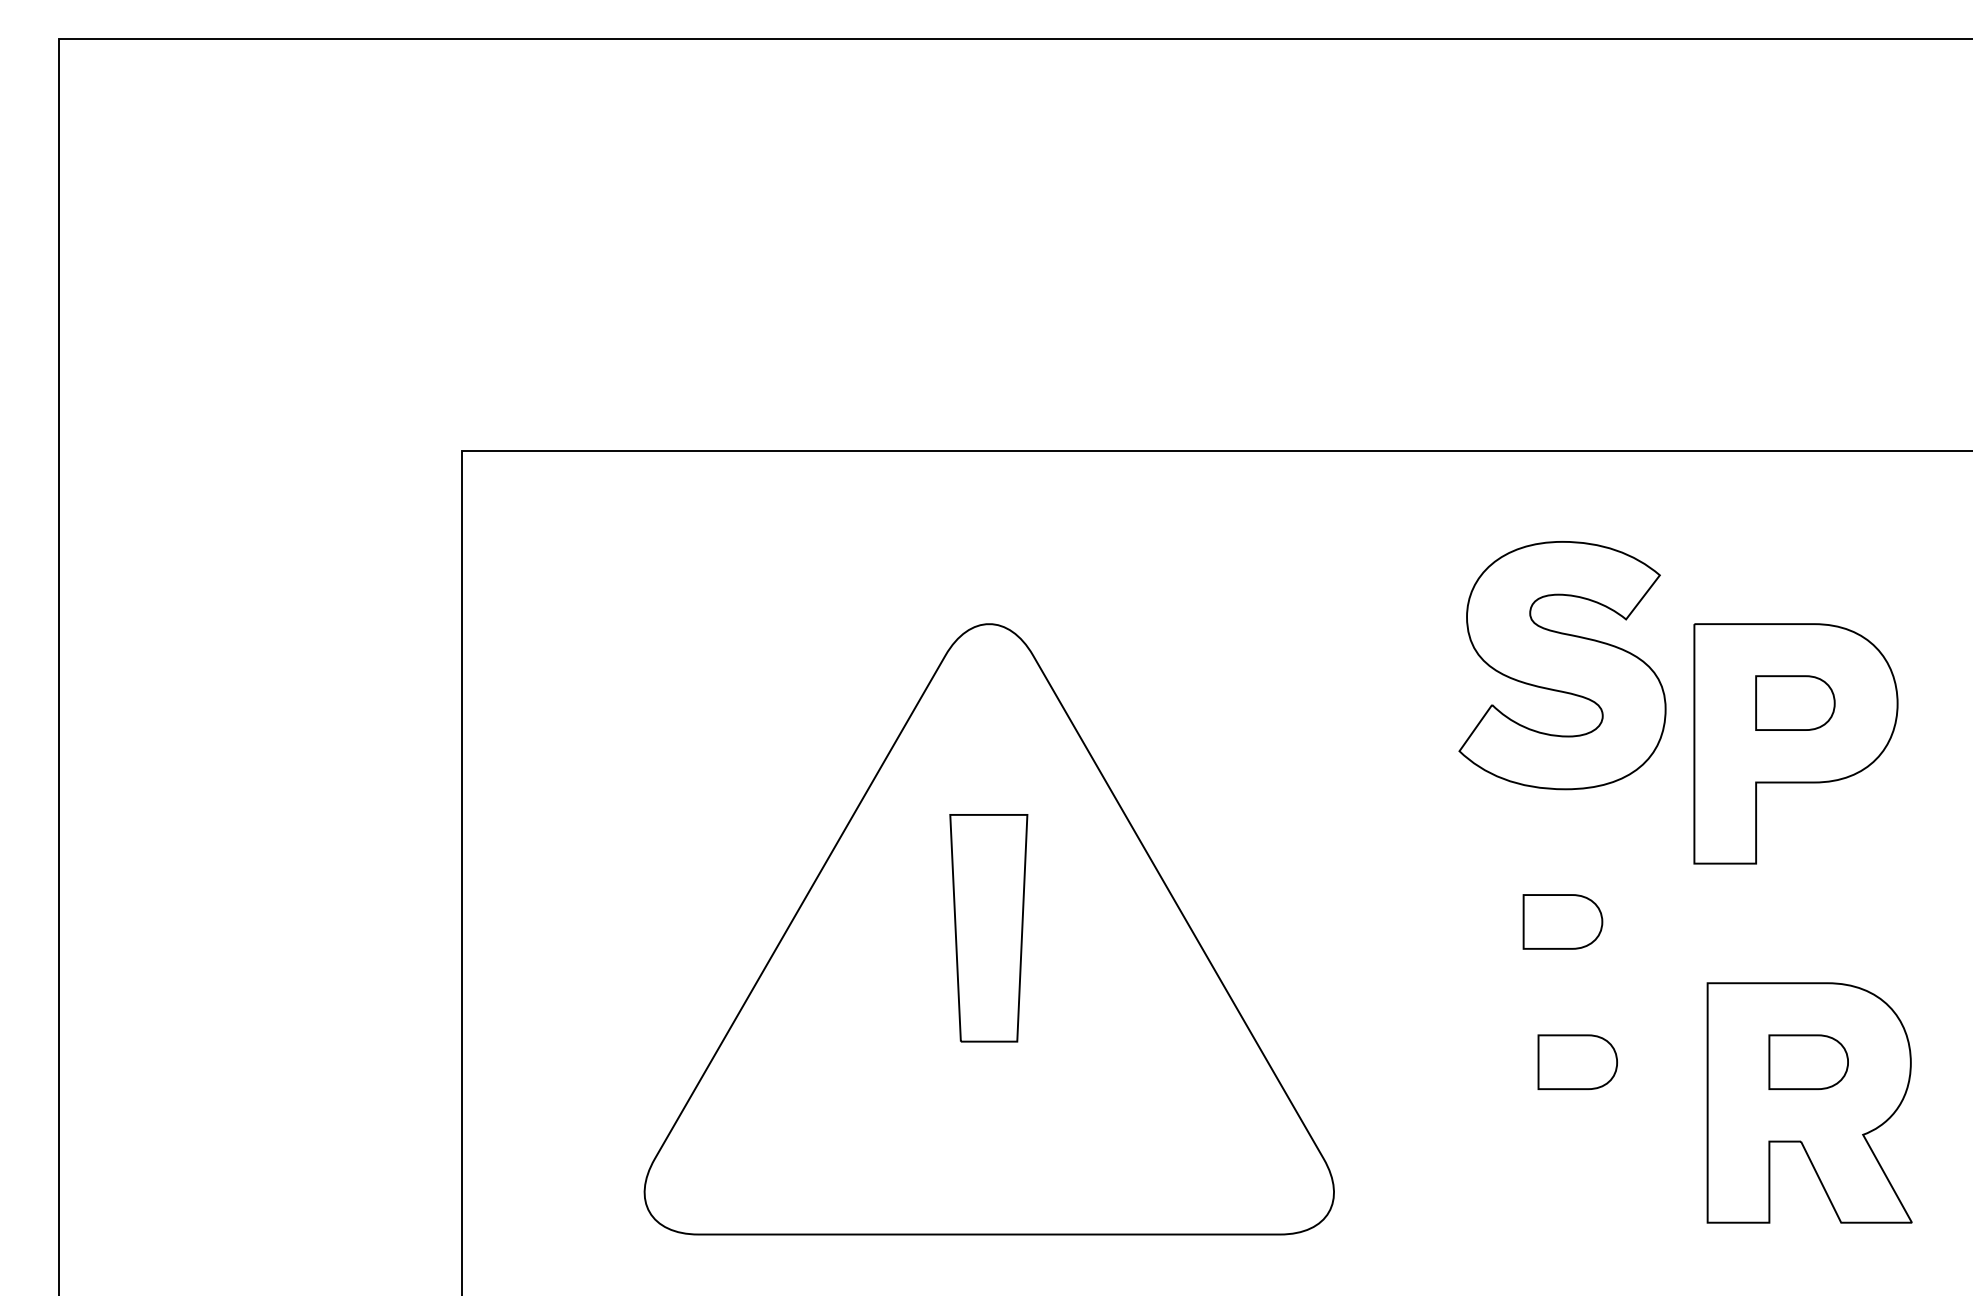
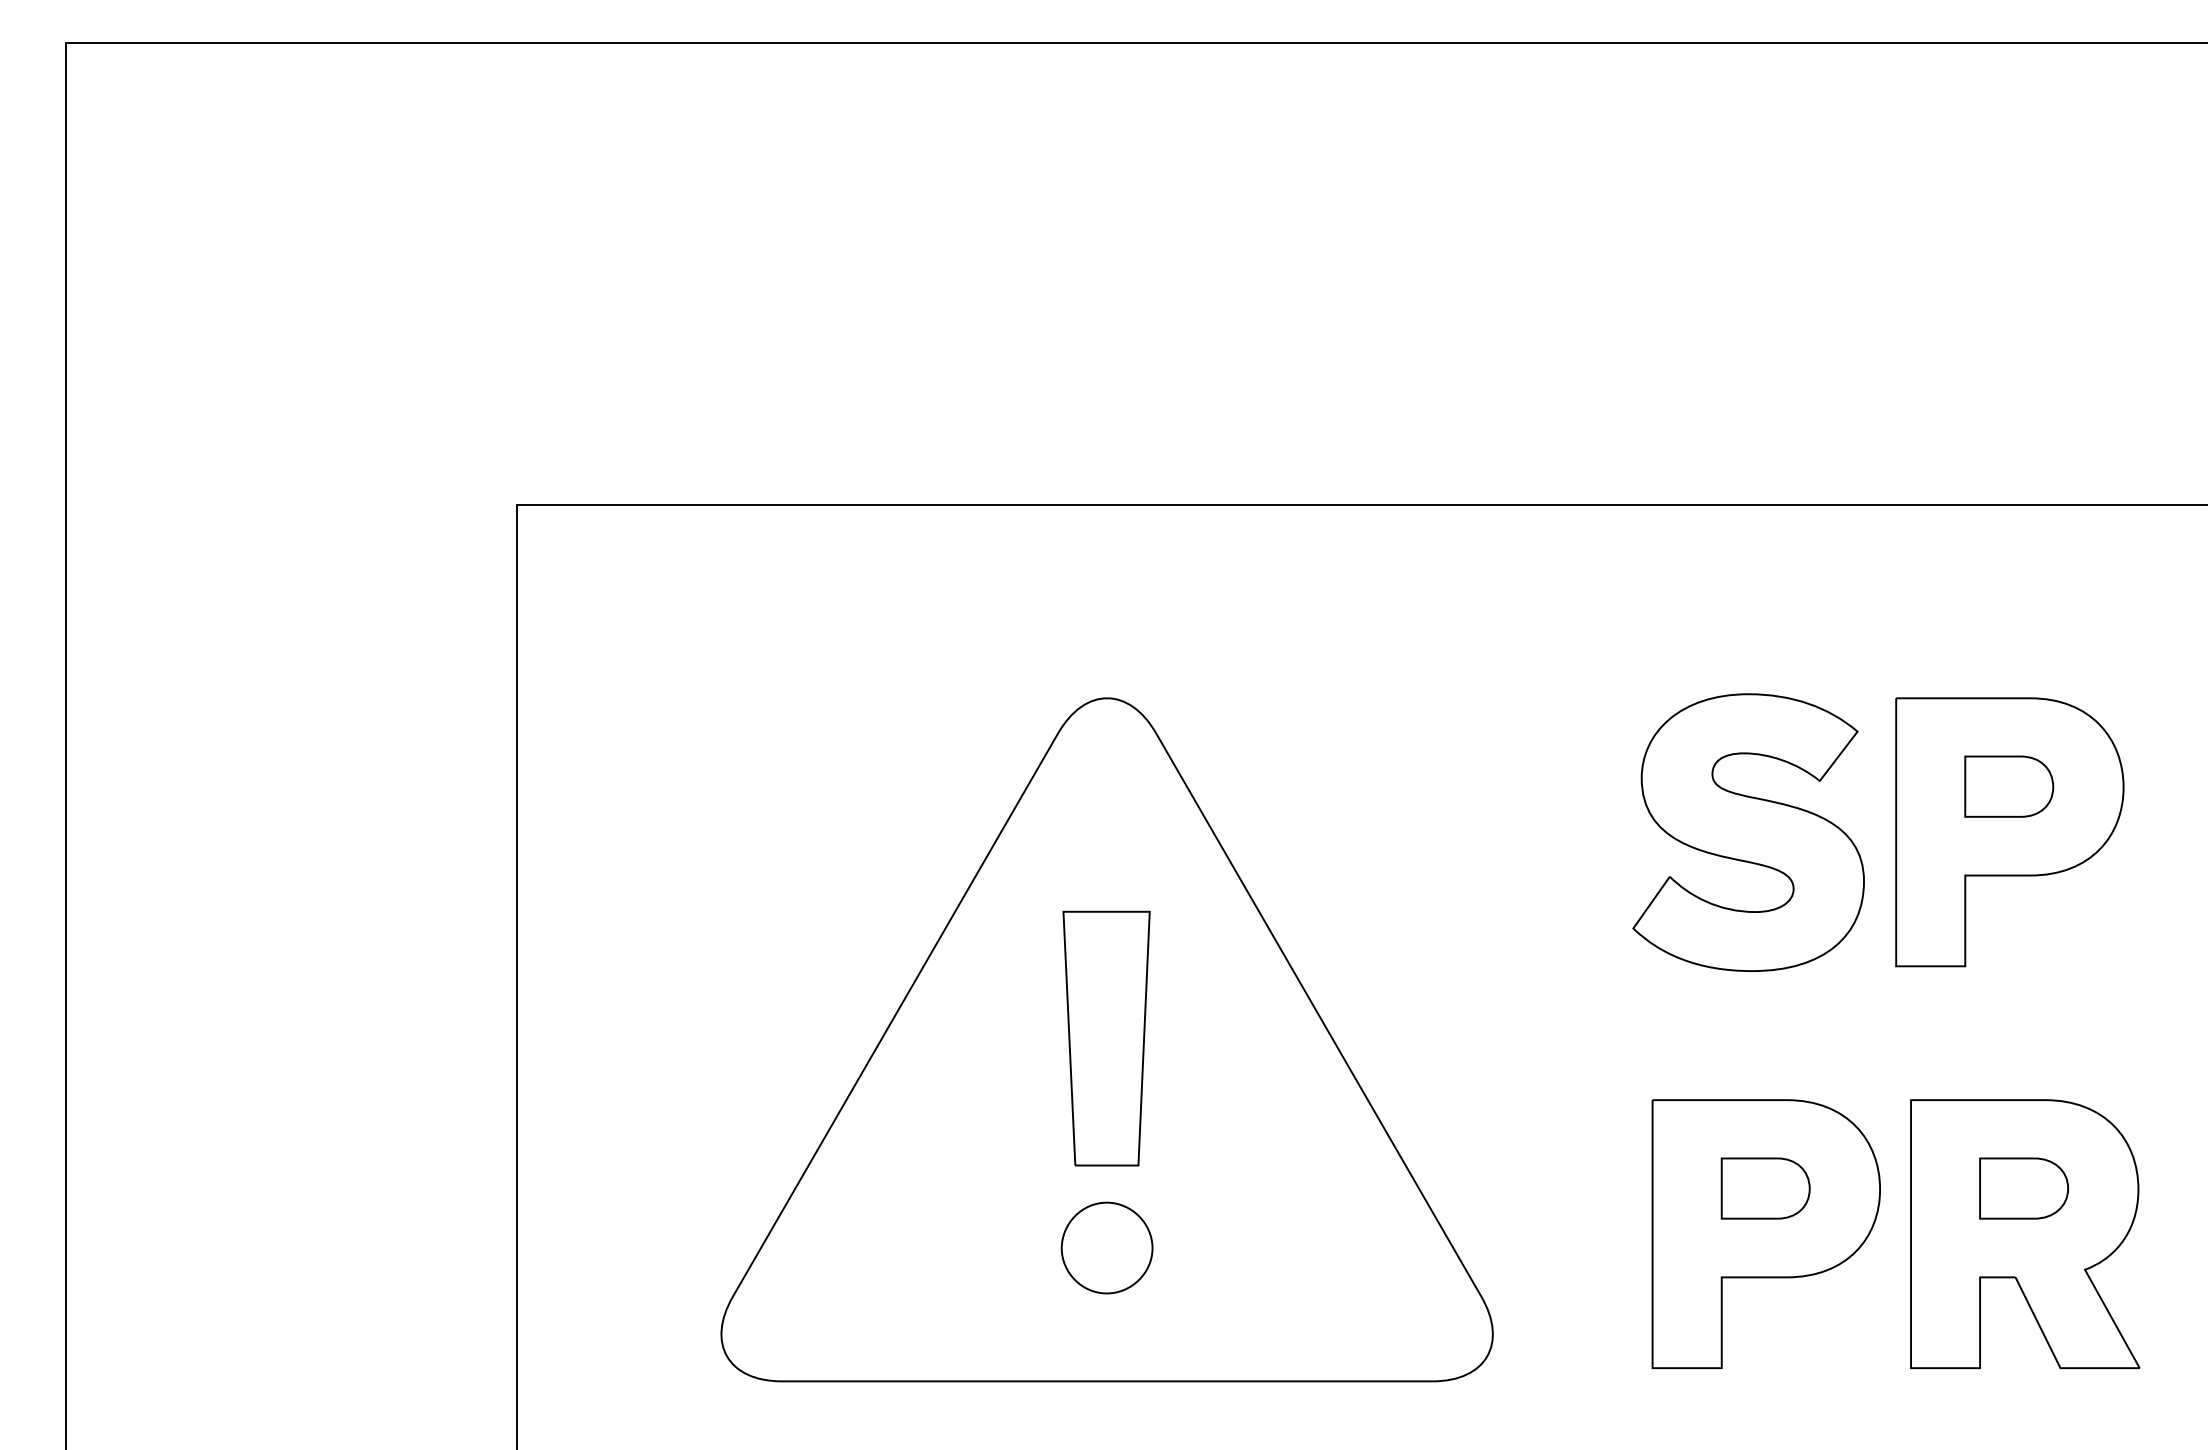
part: (1562, 665) -> (1748, 832), moved
part: (1563, 921) -> (1749, 1031), removed
part: (1577, 1102) -> (1765, 1233), added
part: (988, 1114) -> (1106, 1247), added

